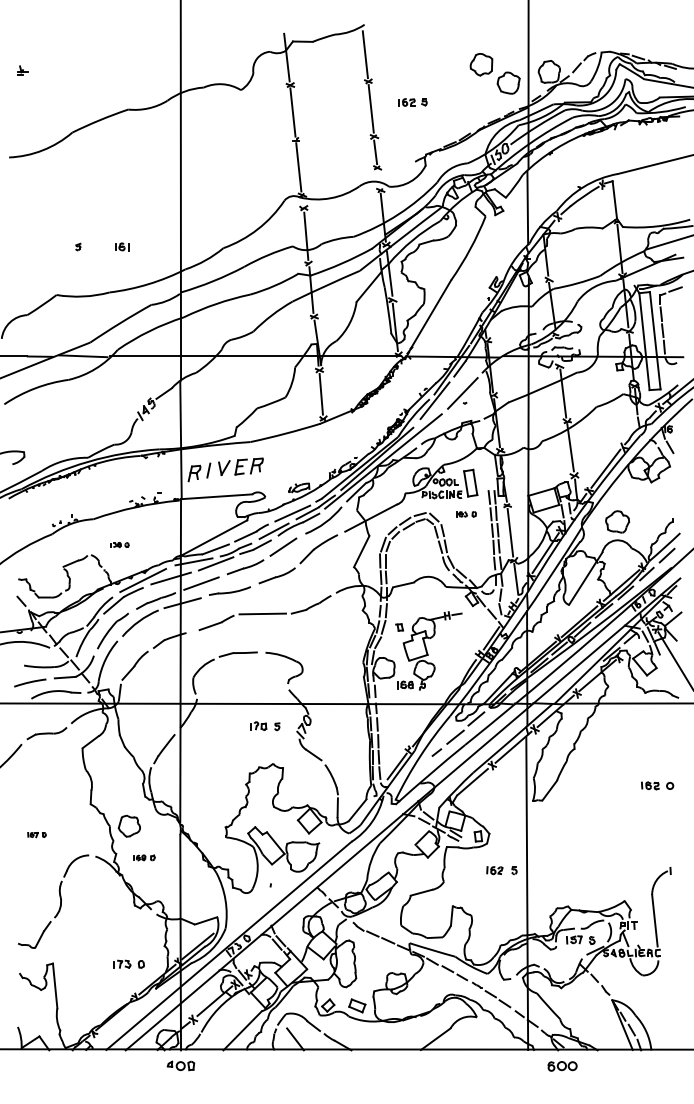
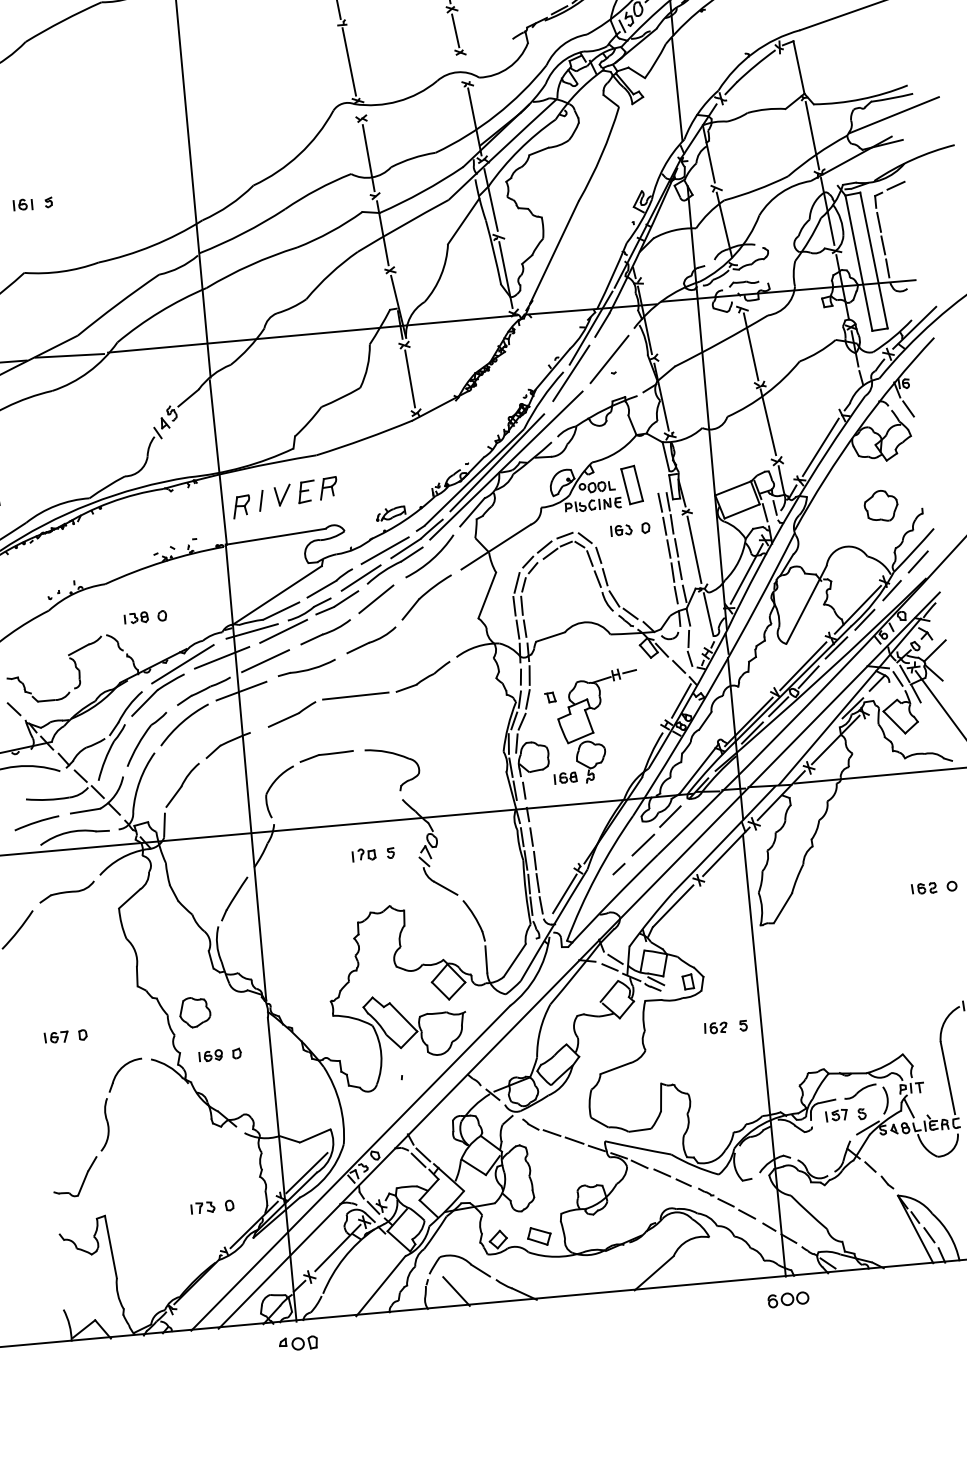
part: (122, 246) -> (23, 204), moved
part: (466, 514) -> (630, 529), size x1.43
part: (617, 521) -> (880, 505), moved
part: (119, 544) -> (144, 616), size x1.67
part: (36, 834) -> (65, 1035), size x1.67
part: (144, 857) -> (220, 1054), size x1.43
part: (562, 1066) -> (788, 1299), moved

